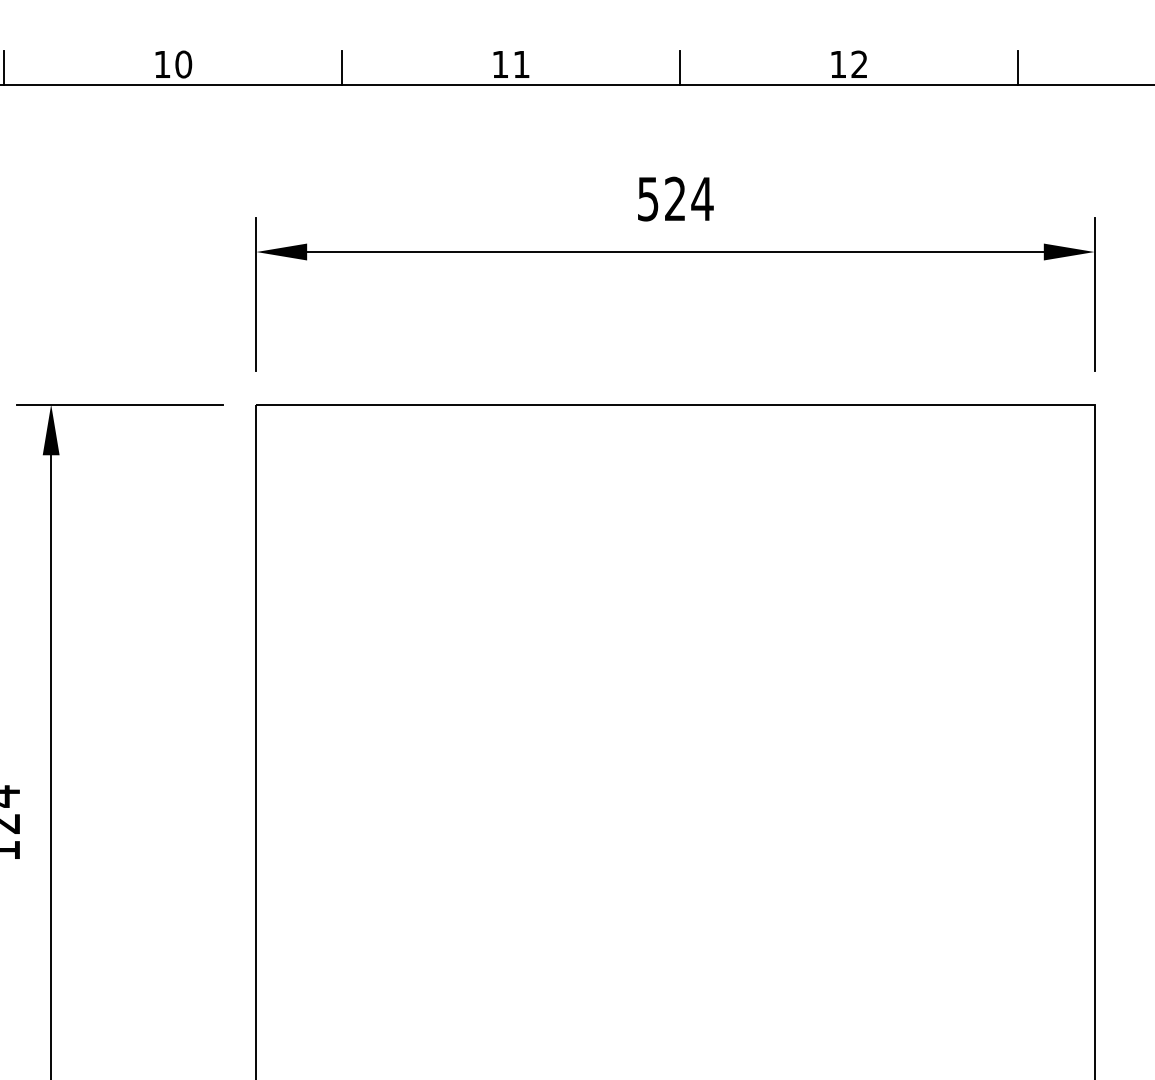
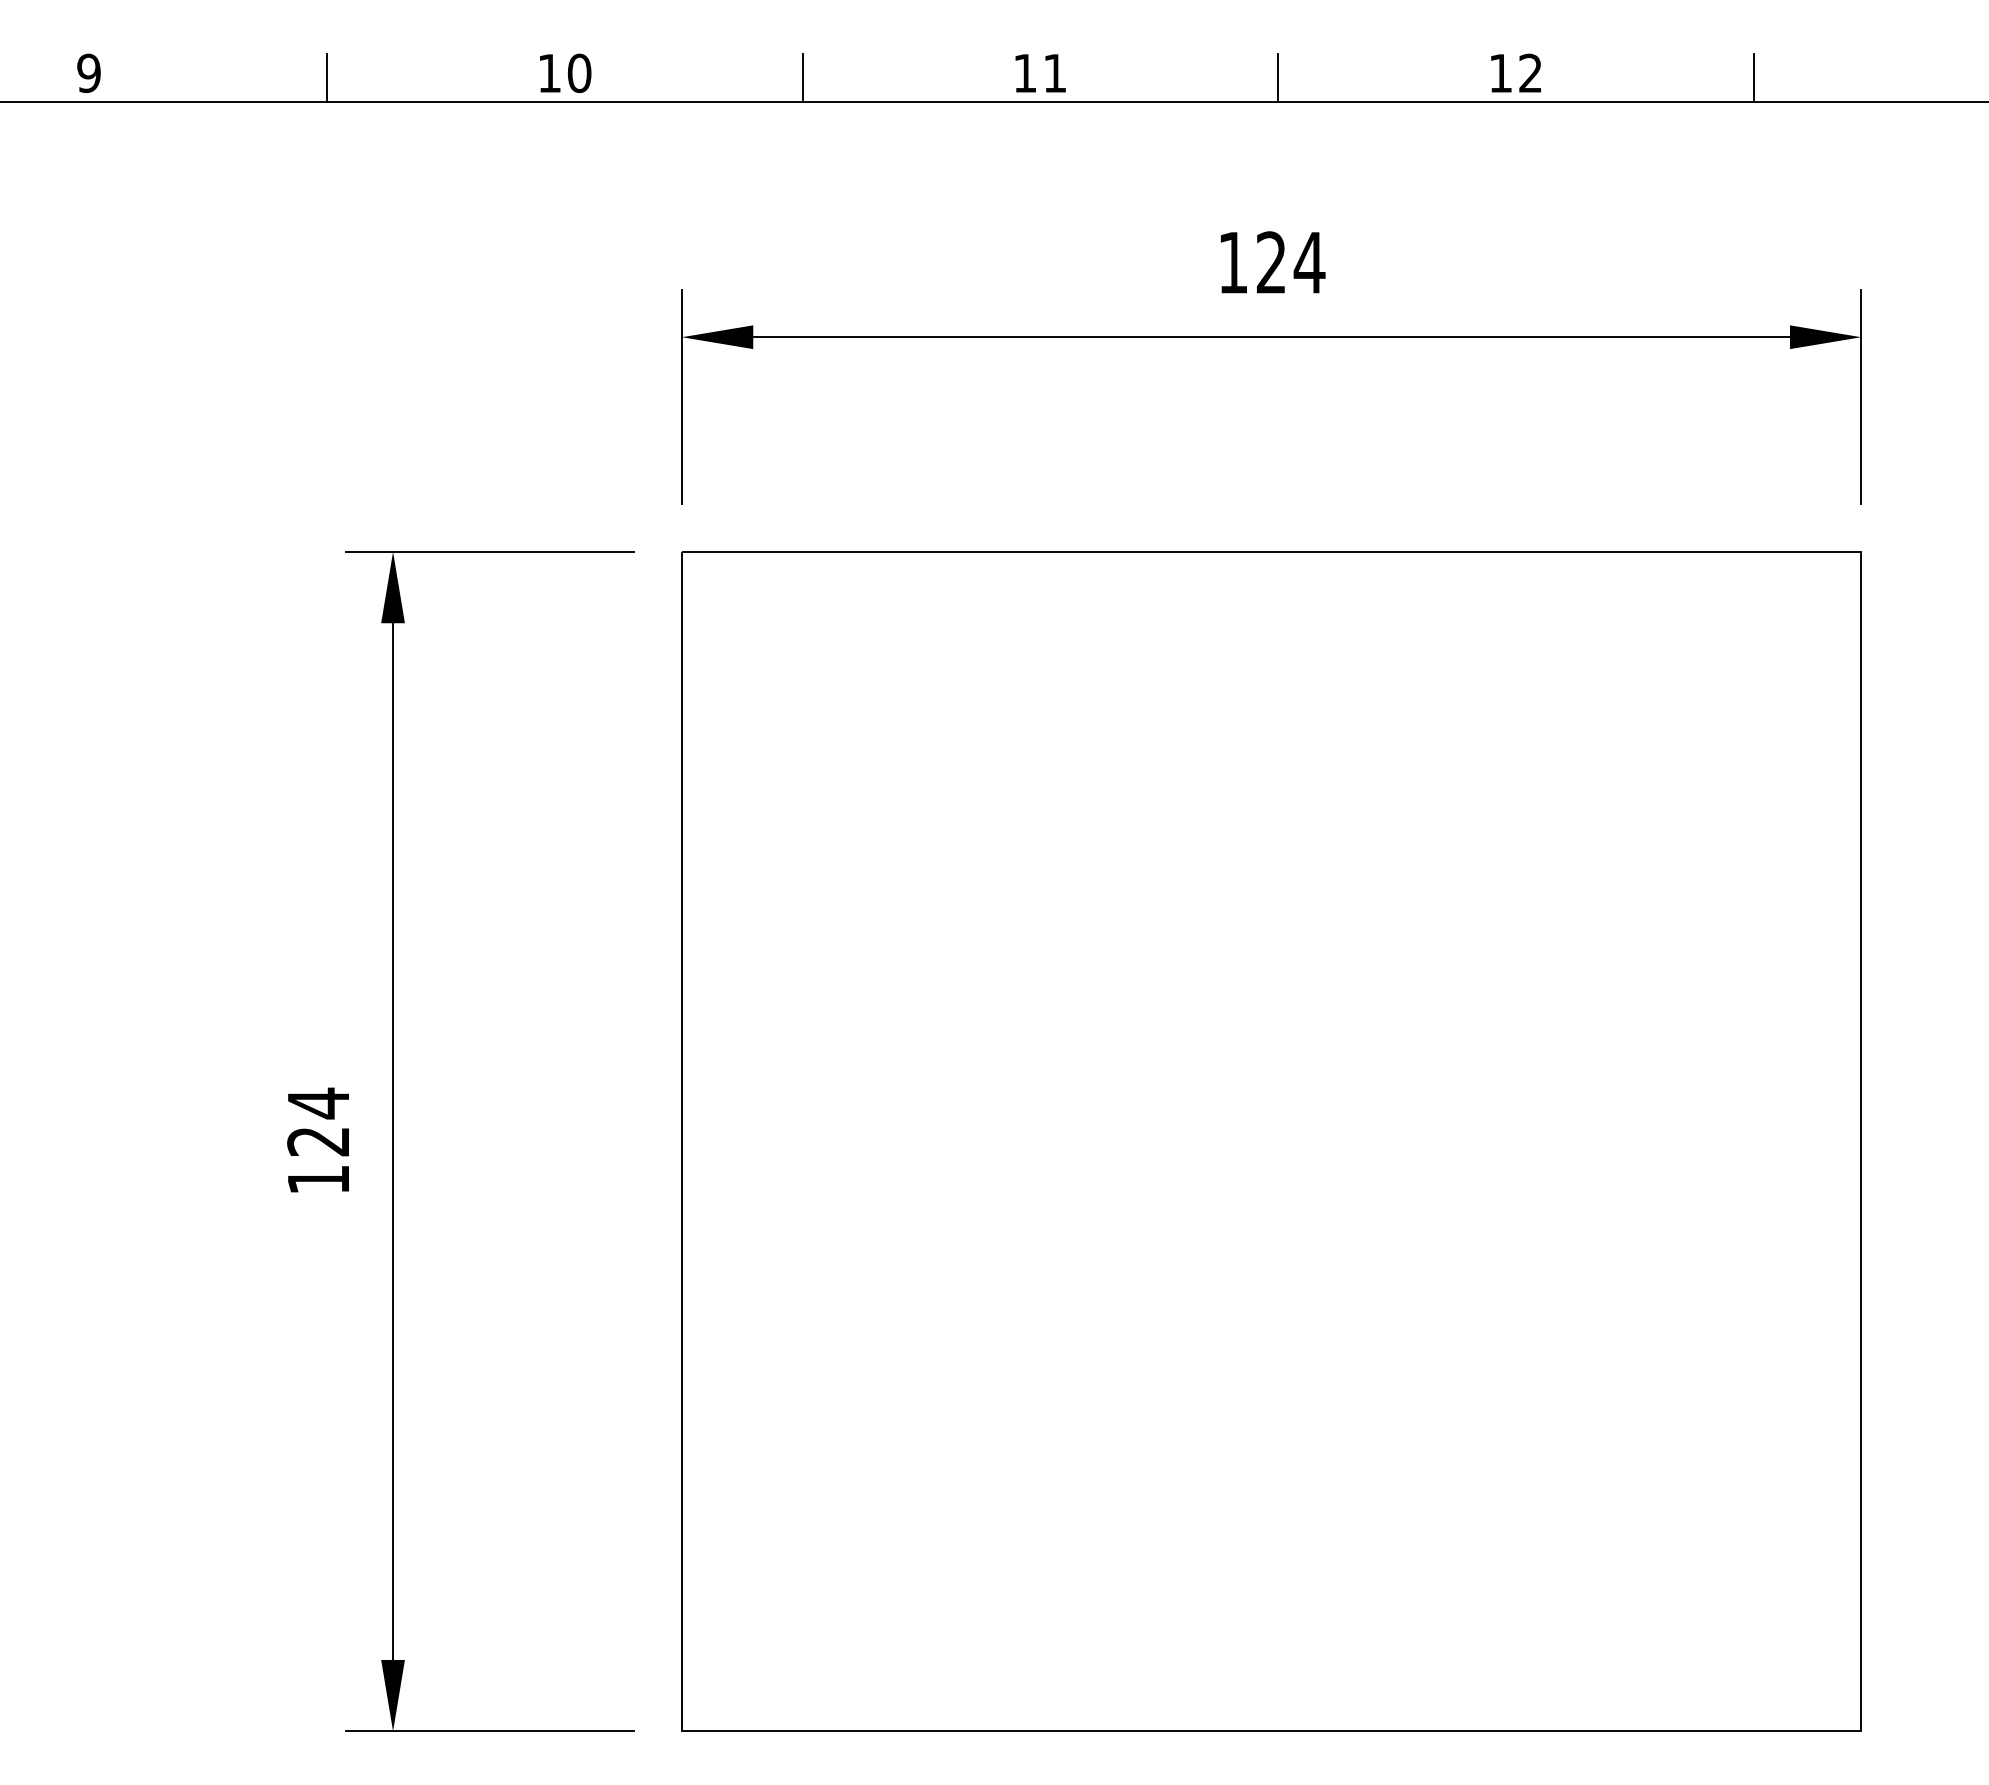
text: (648, 199) -> (1233, 263), 524 -> 124

